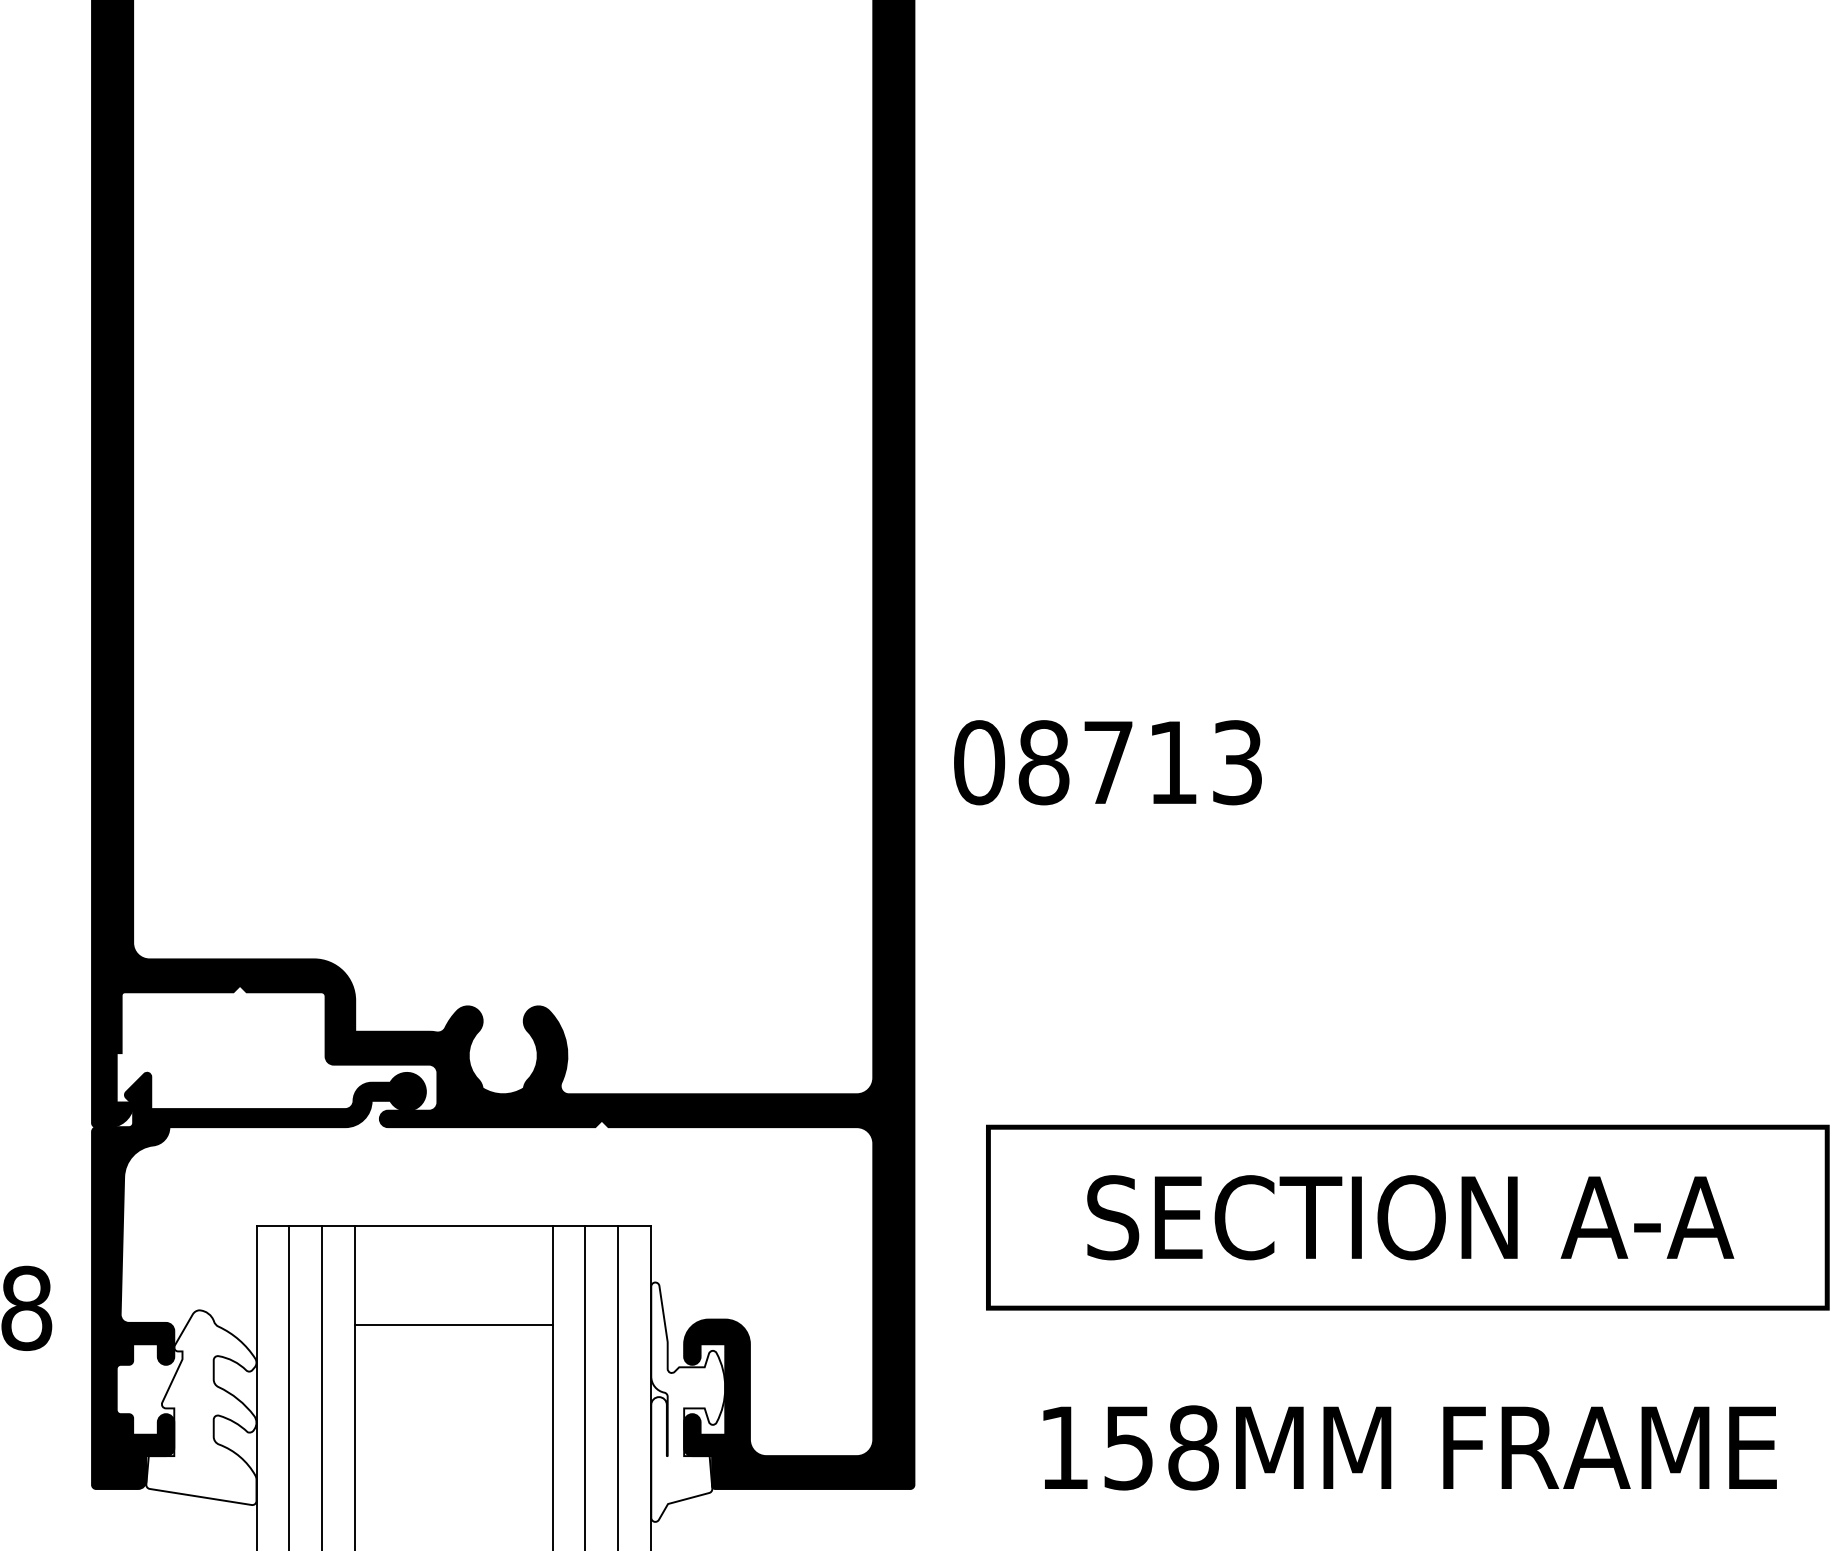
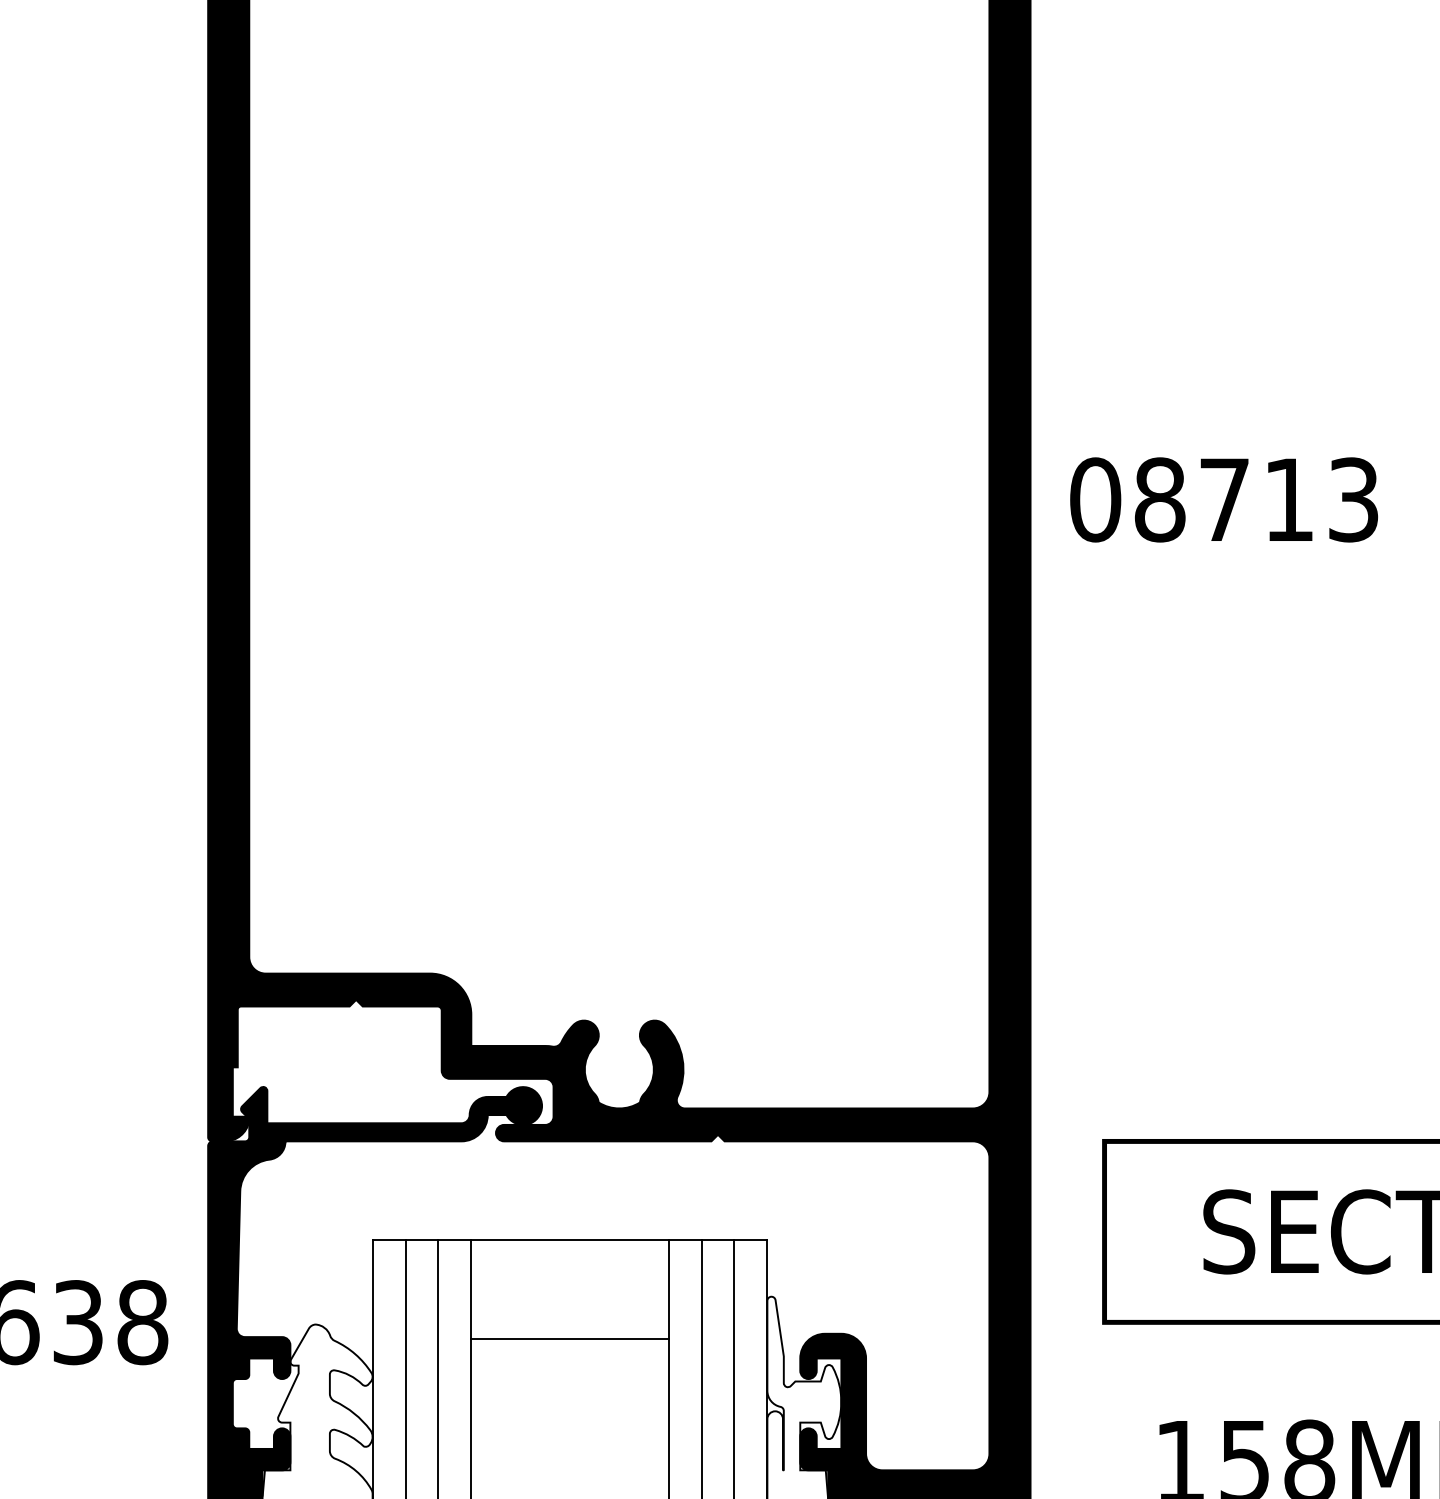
text: (1107, 762) -> (1223, 499), moved

